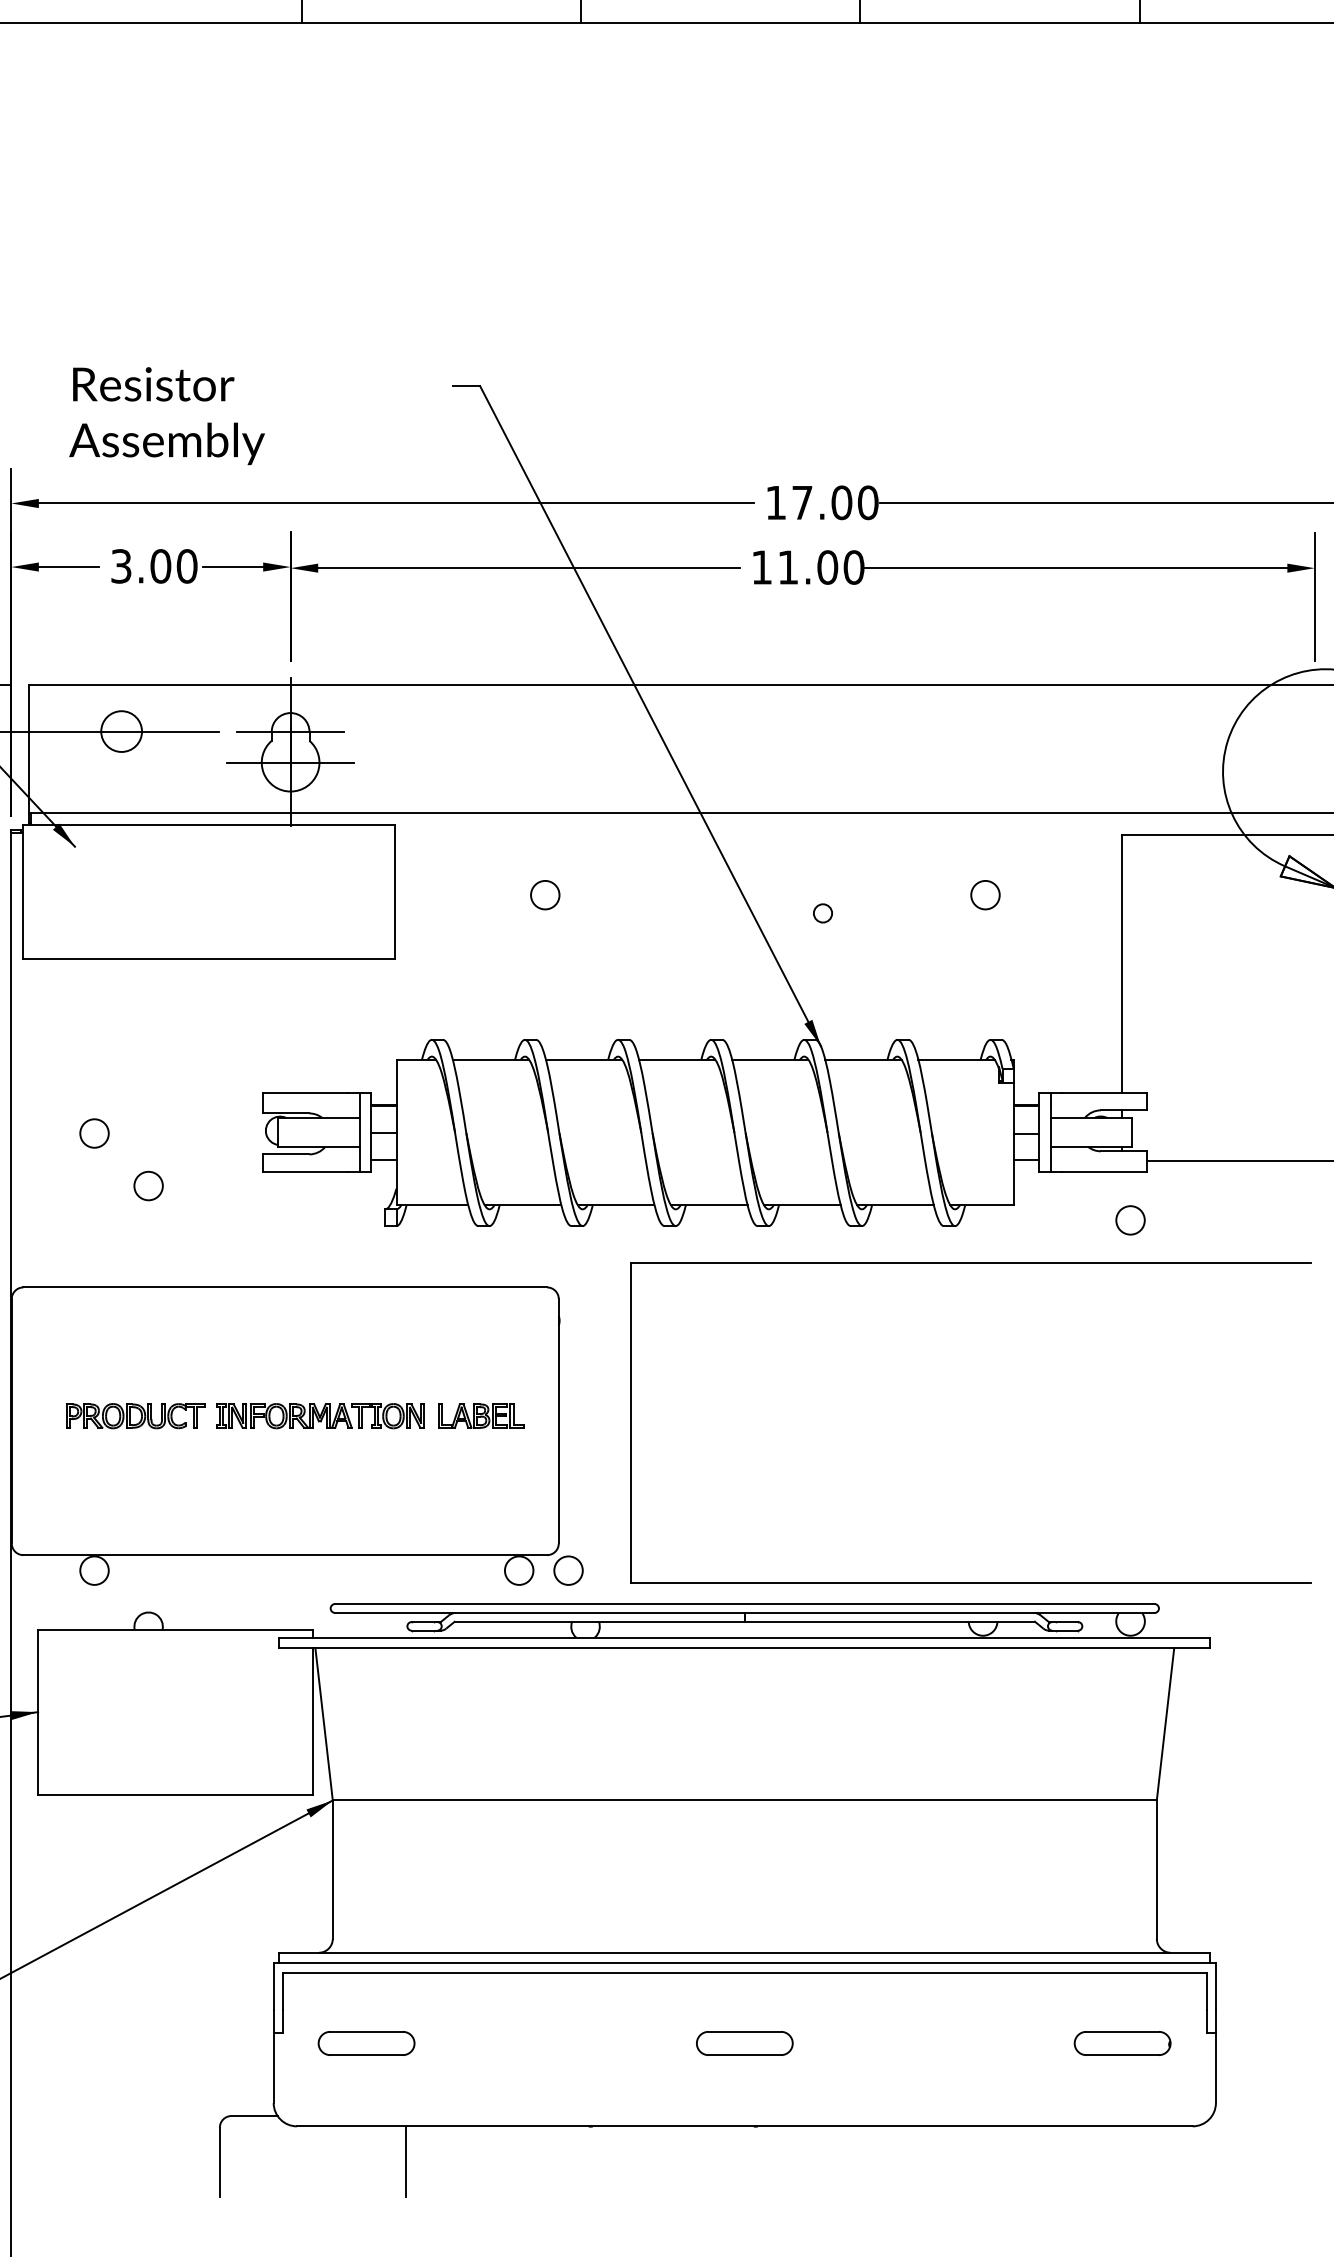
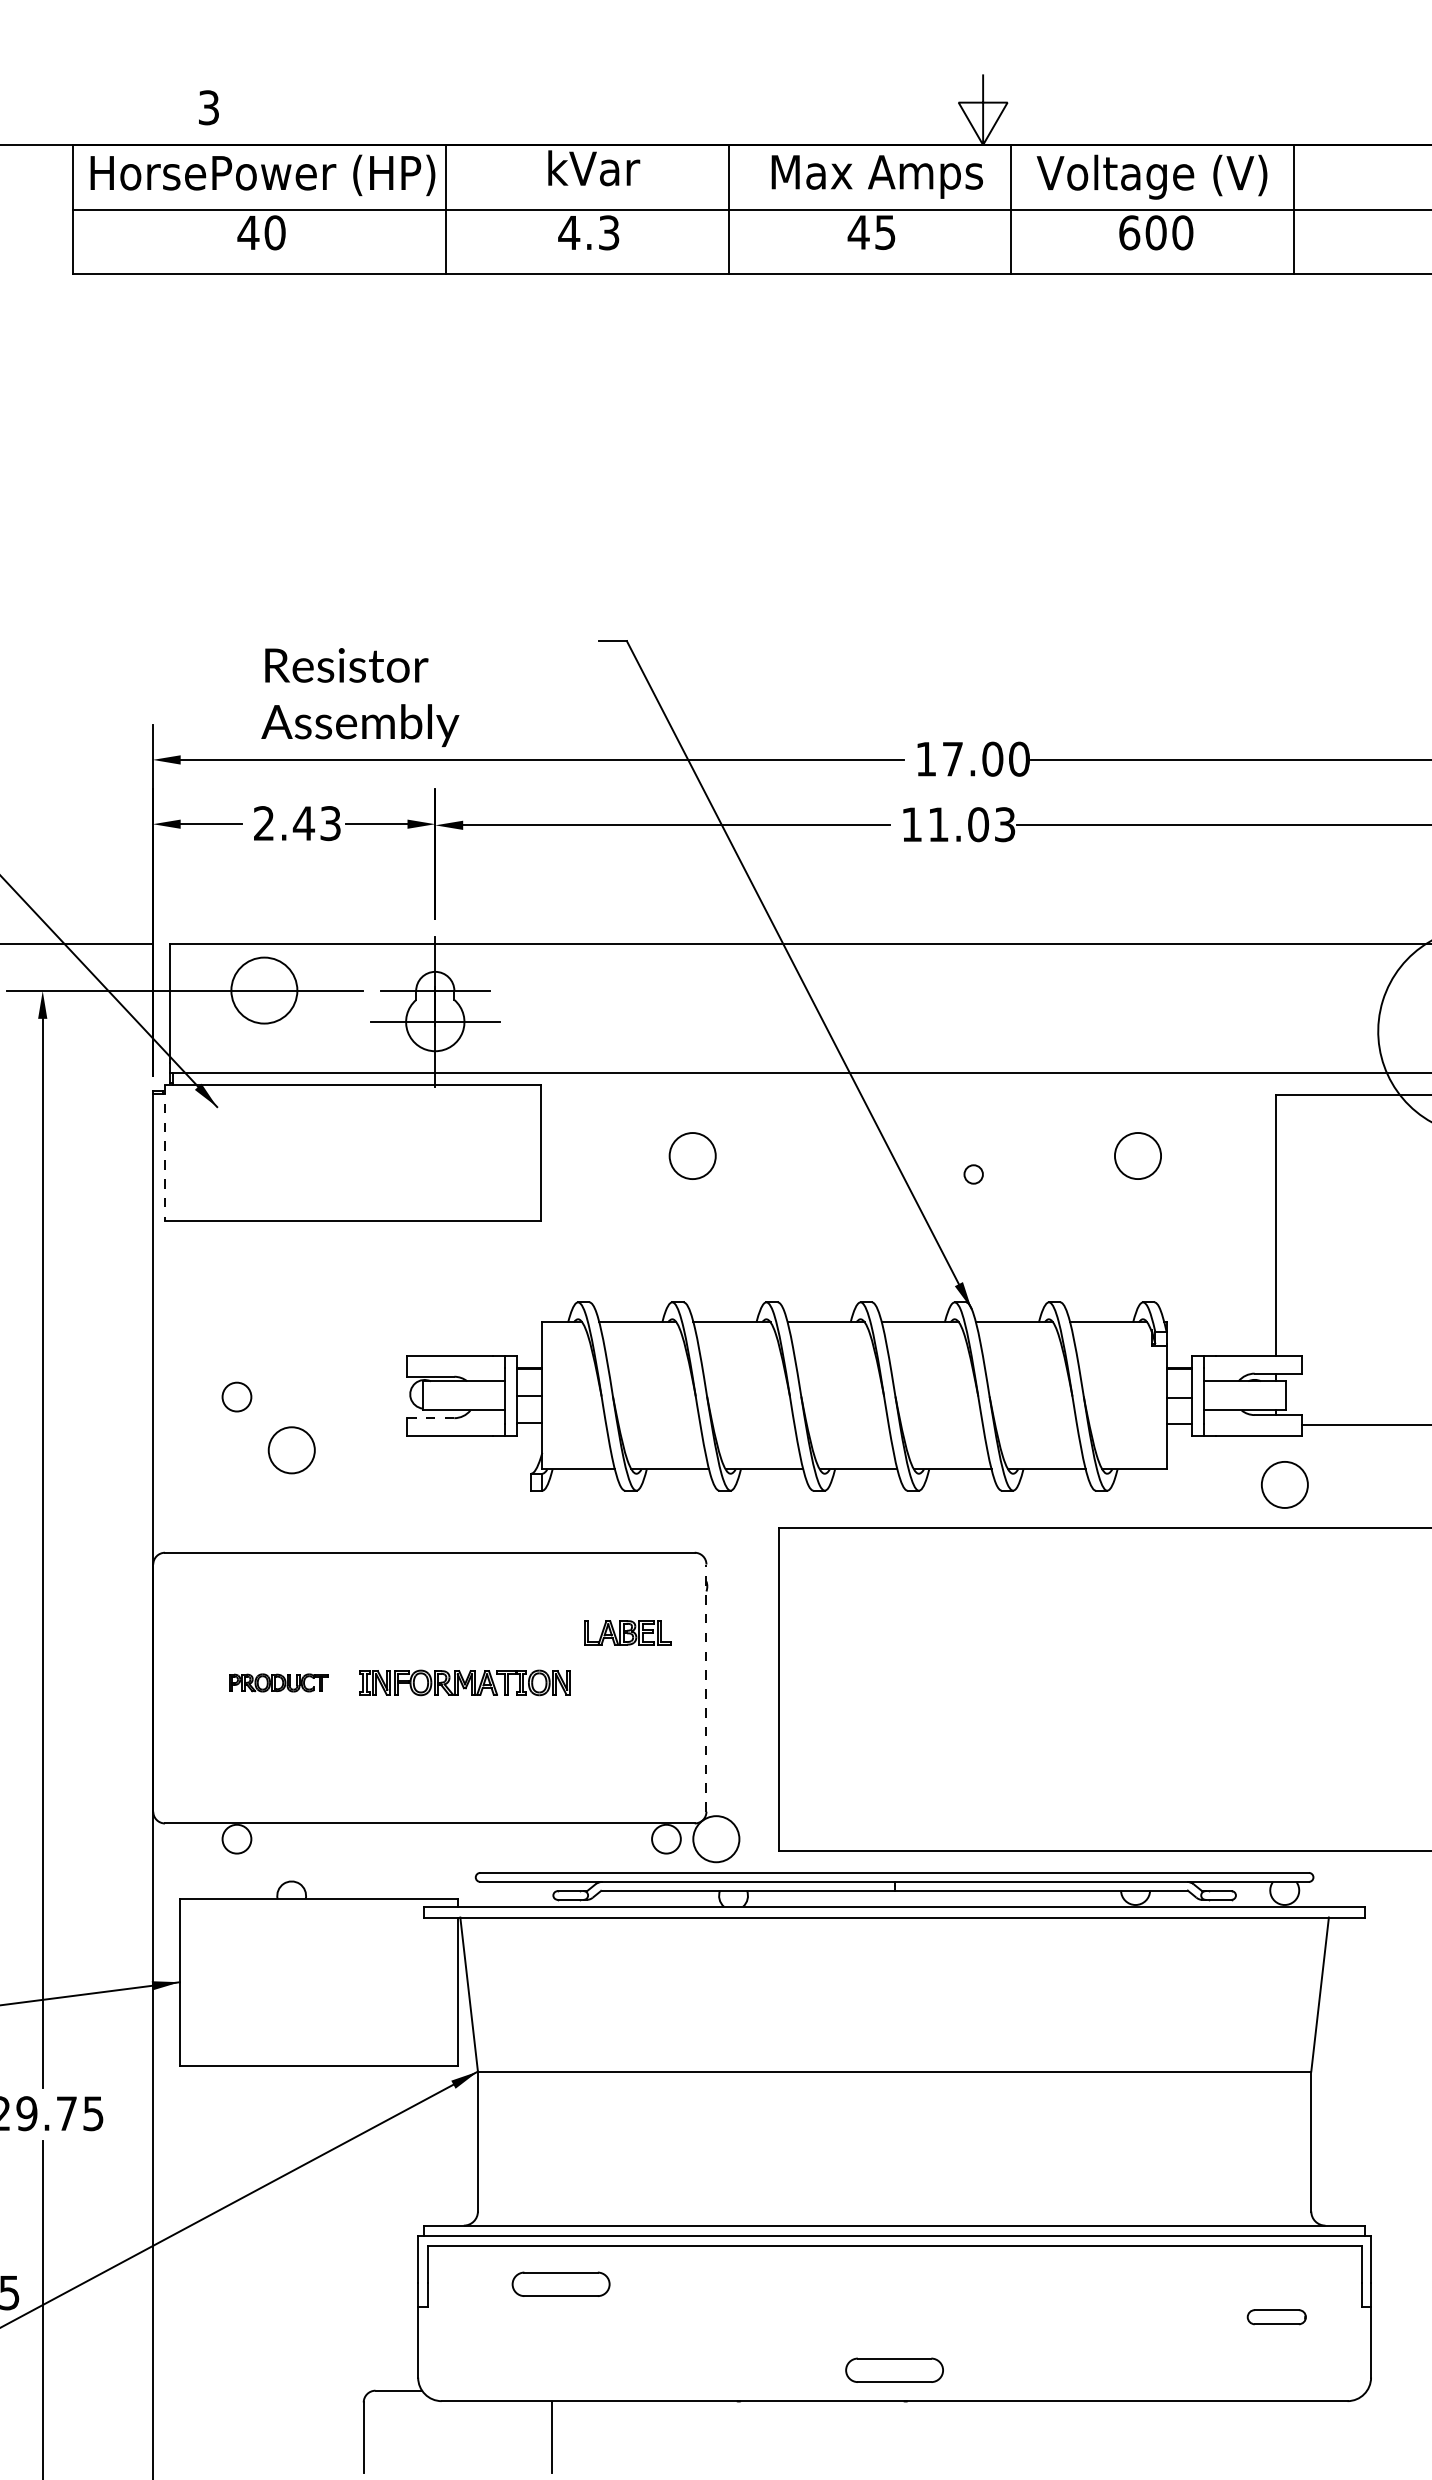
text: (167, 416) -> (360, 697), moved
text: (154, 566) -> (297, 823), 3.00 -> 2.43
text: (853, 567) -> (1004, 824), 11.00 -> 11.03
circle: (121, 731) -> (264, 990), size x1.6
line: (22, 891) -> (164, 1152), solid -> dashed
circle: (544, 894) -> (692, 1155), size x1.6
circle: (984, 894) -> (1137, 1155), size x1.6
line: (285, 1154) -> (430, 1418), solid -> dashed
circle: (148, 1185) -> (291, 1449), size x1.6
circle: (1130, 1219) -> (1284, 1484), size x1.6
part: (135, 1415) -> (278, 1682), size x0.7
part: (480, 1415) -> (627, 1632), moved
line: (558, 1421) -> (706, 1688), solid -> dashed
circle: (567, 1569) -> (715, 1838), size x1.6
part: (365, 2042) -> (560, 2283), moved
part: (744, 2042) -> (894, 2369), moved
part: (1122, 2042) -> (1276, 2316), size x0.6

